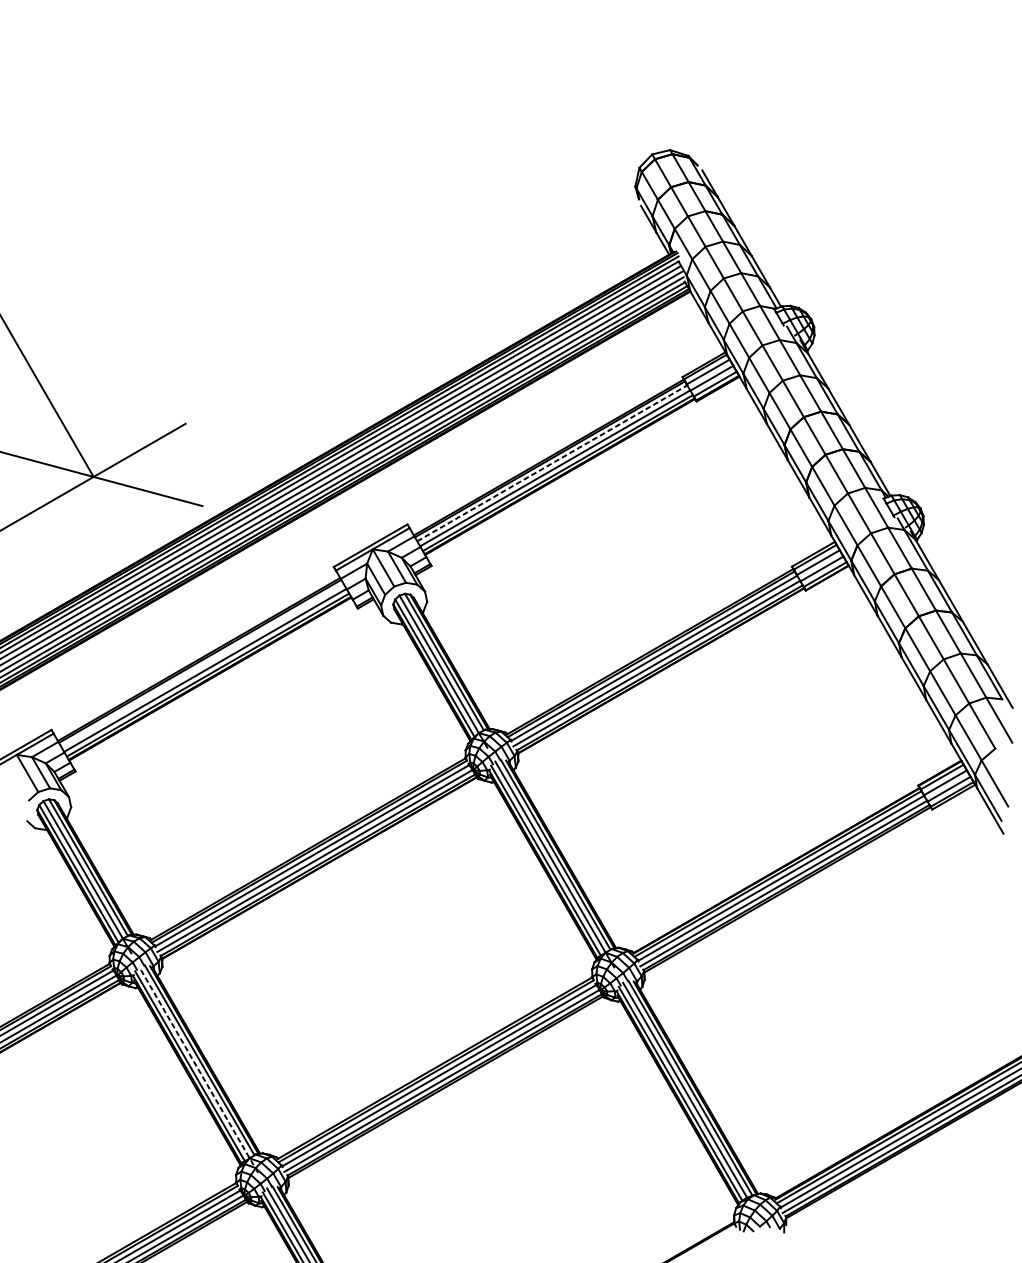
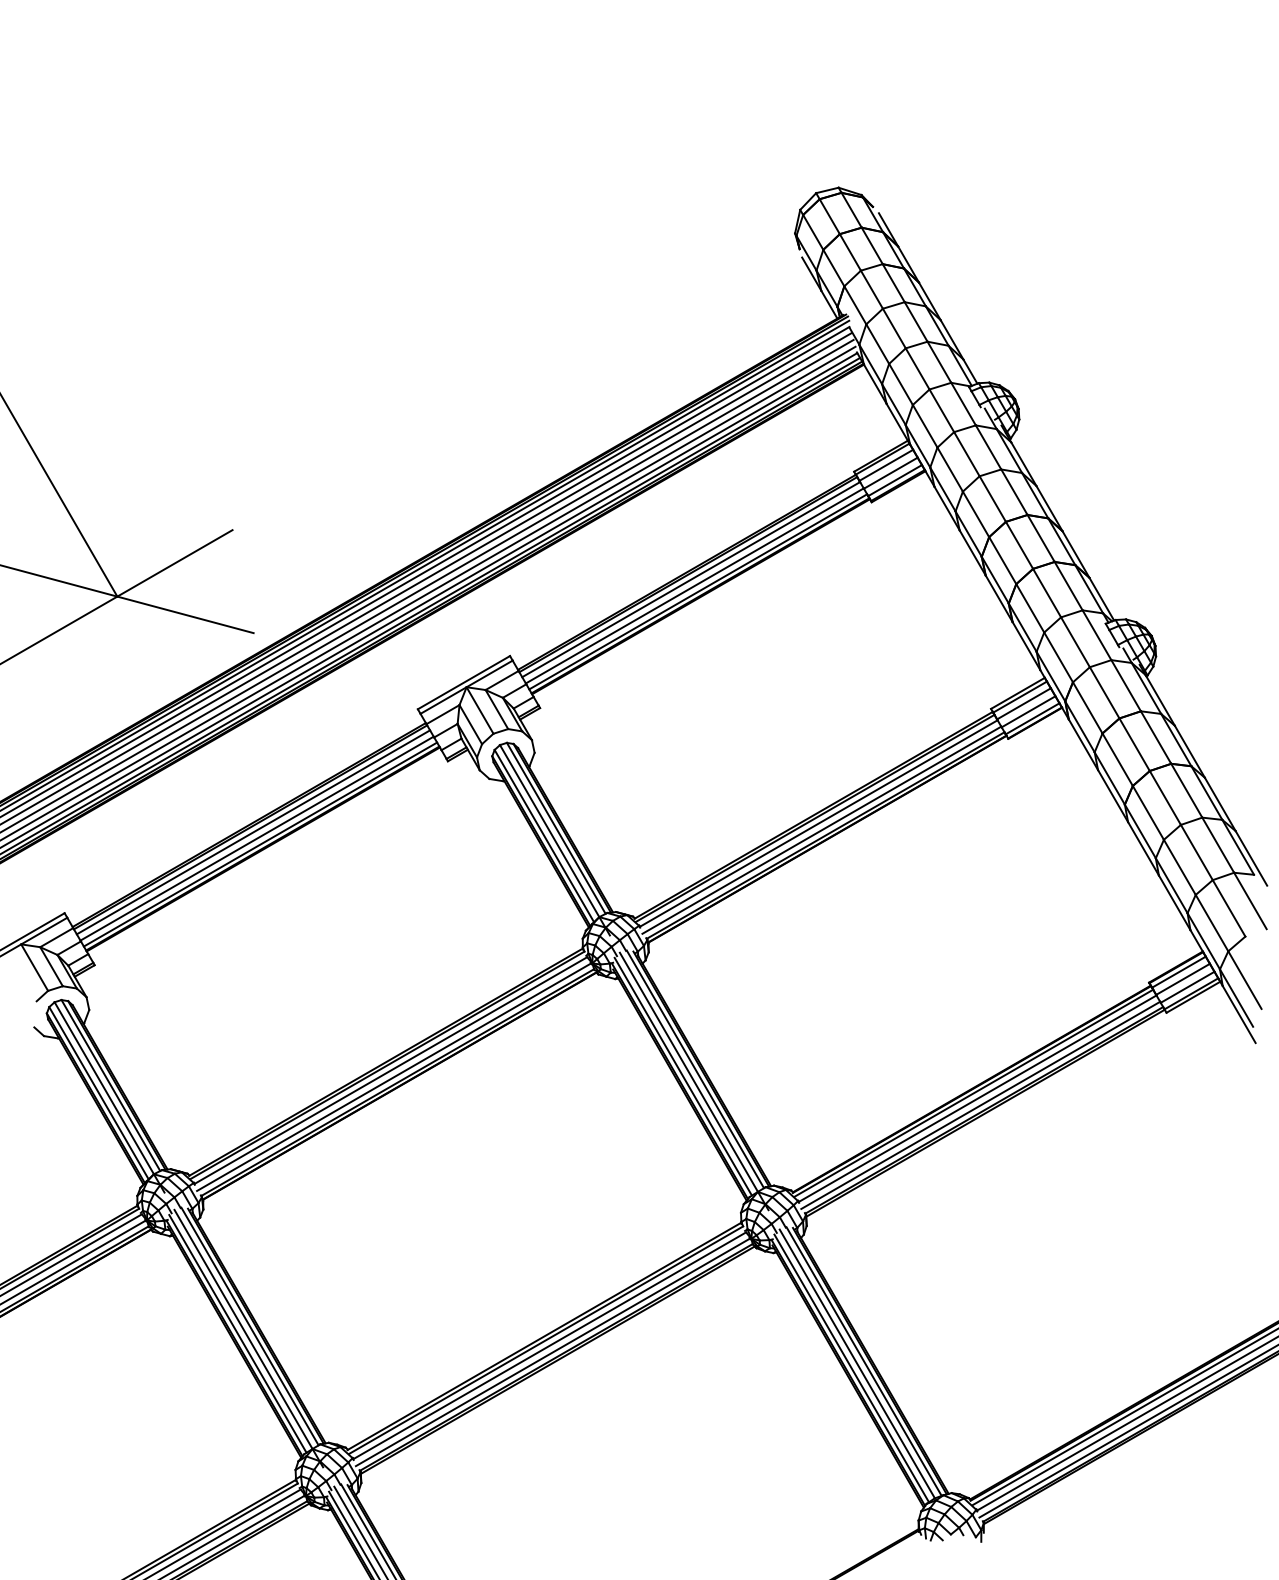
line: (552, 463) -> (691, 579), dashed -> solid
line: (202, 665) -> (253, 832), added
line: (198, 1069) -> (248, 1338), dashed -> solid

